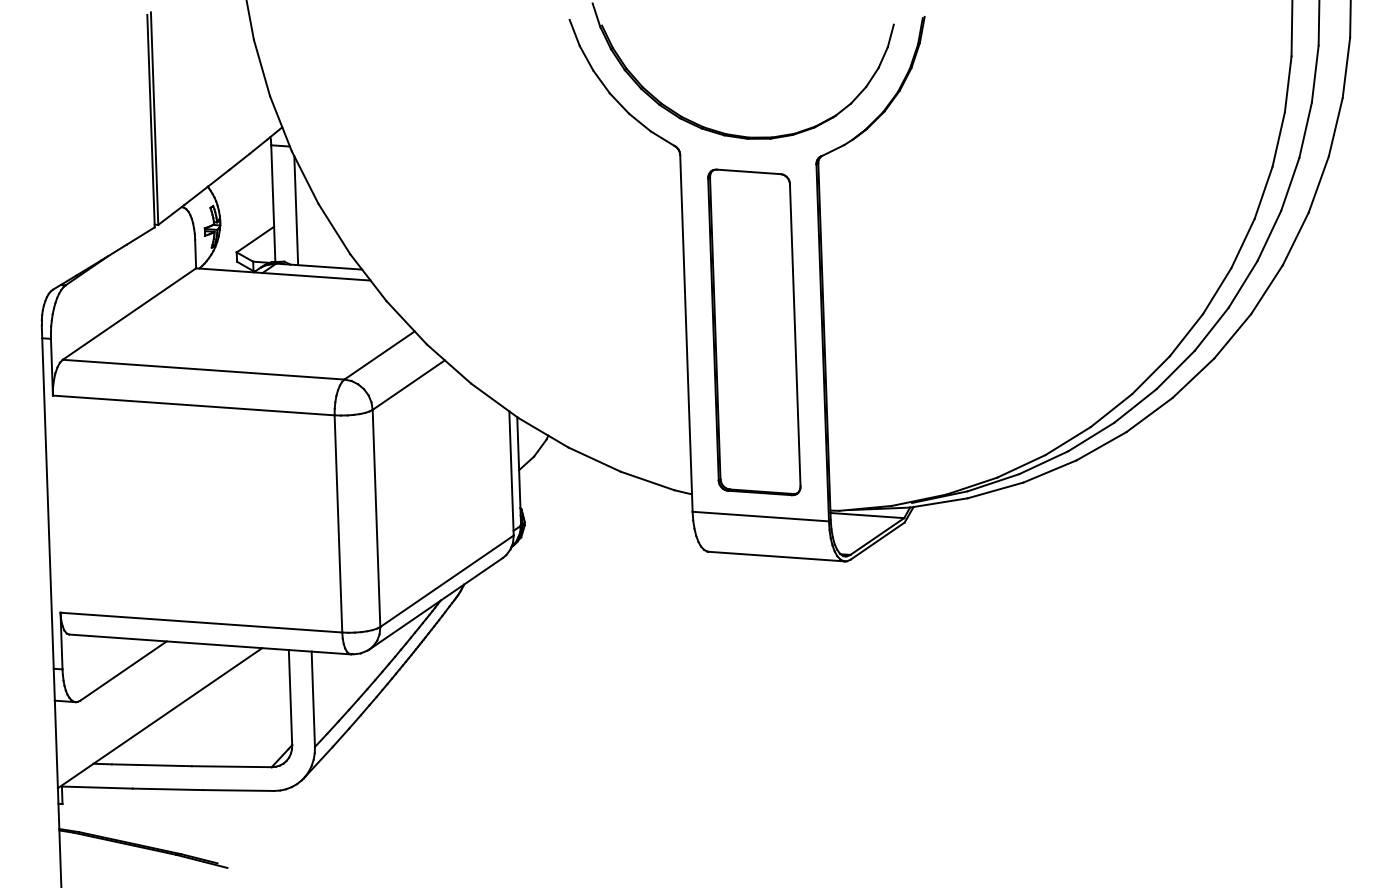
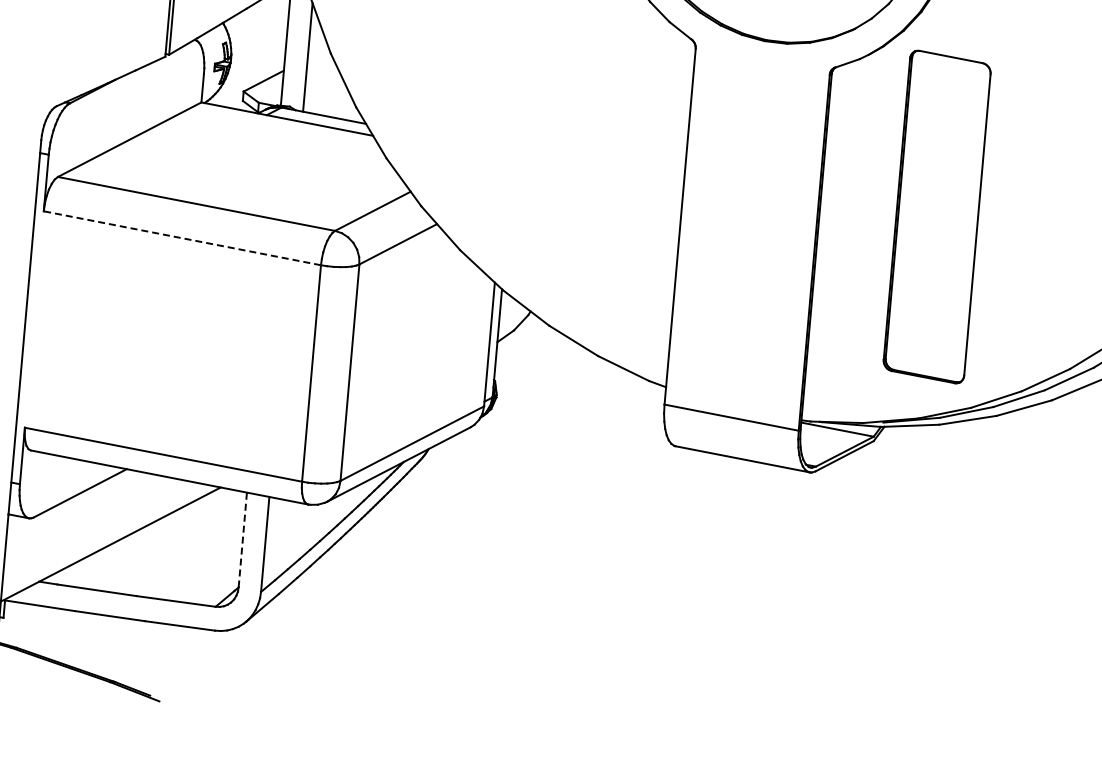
part: (754, 332) -> (937, 217), moved
line: (193, 405) -> (182, 238), solid -> dashed
line: (290, 697) -> (242, 539), solid -> dashed

